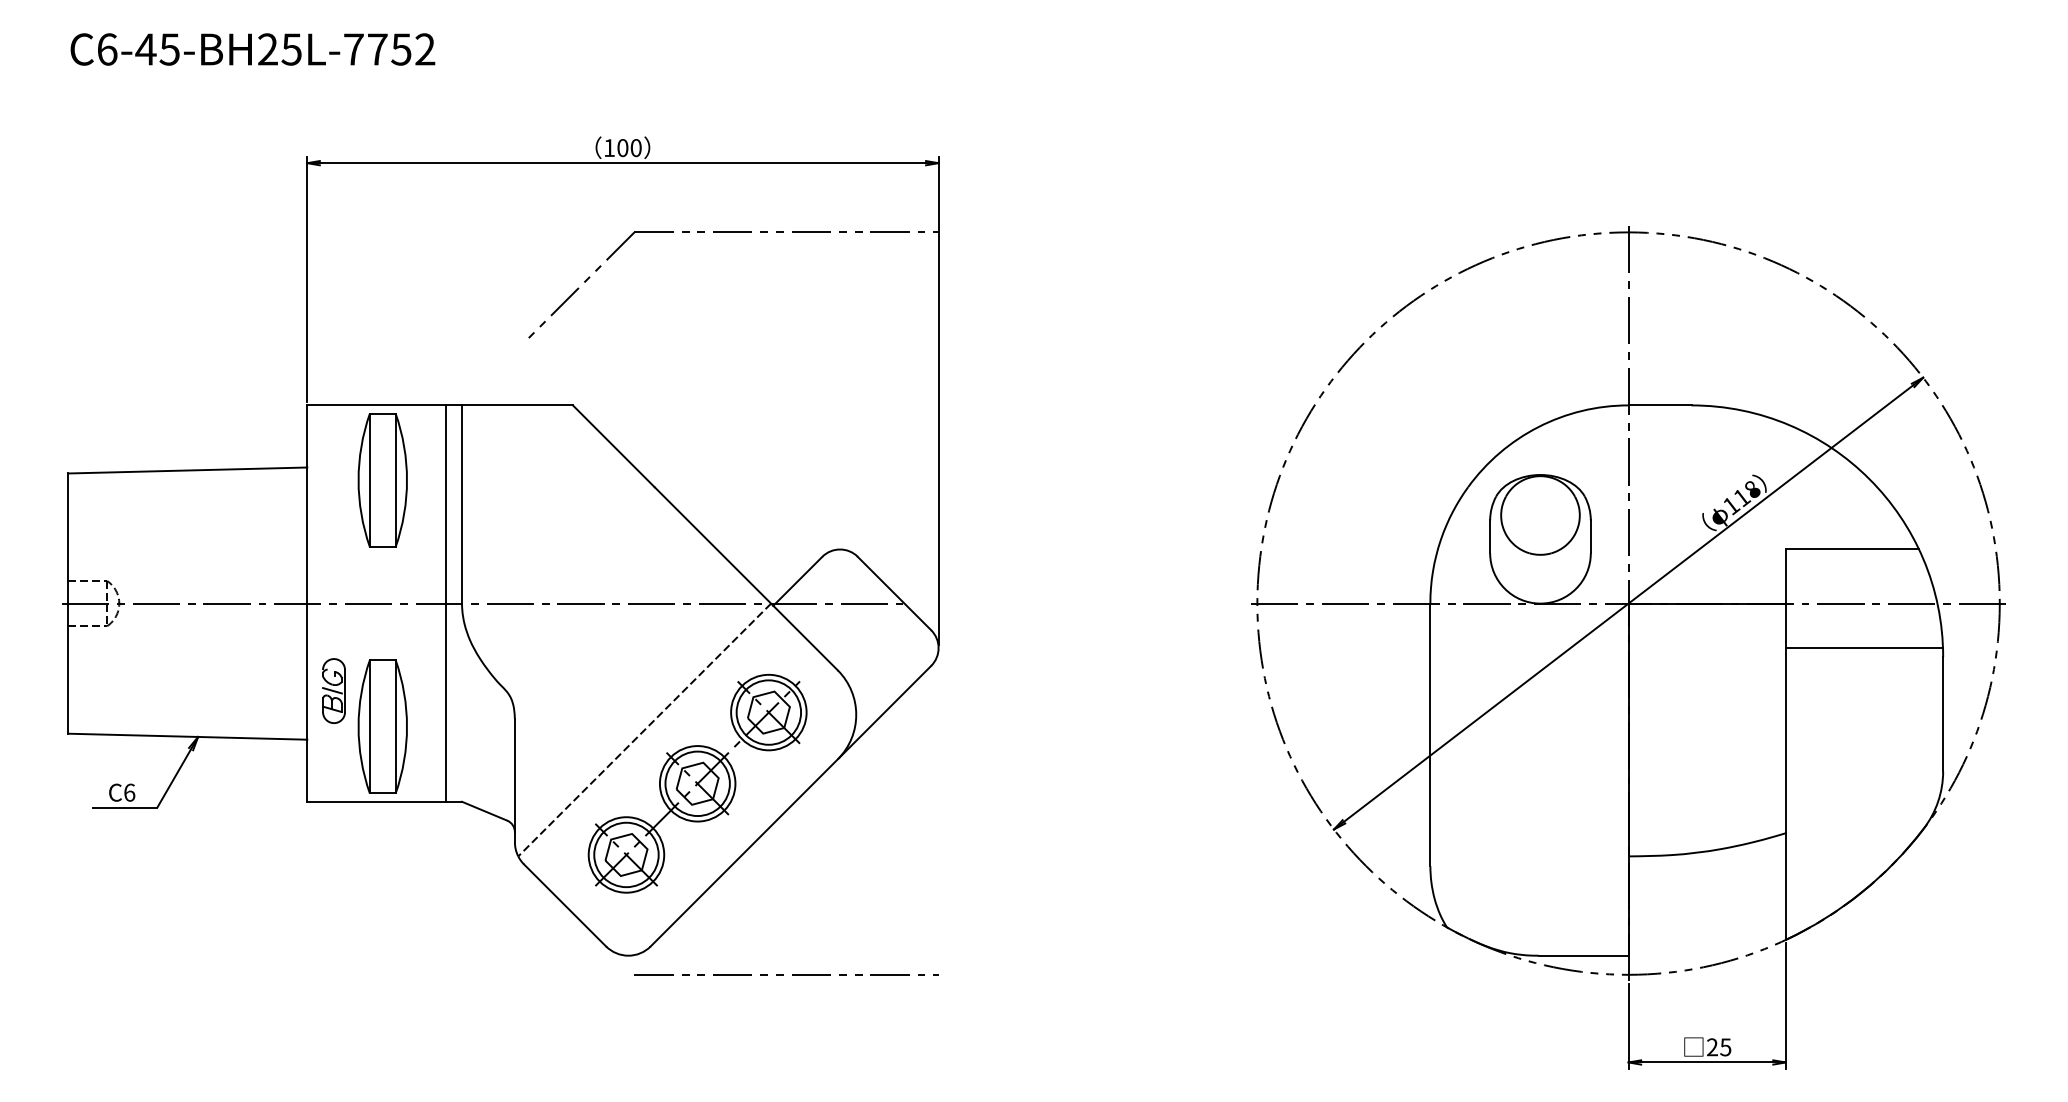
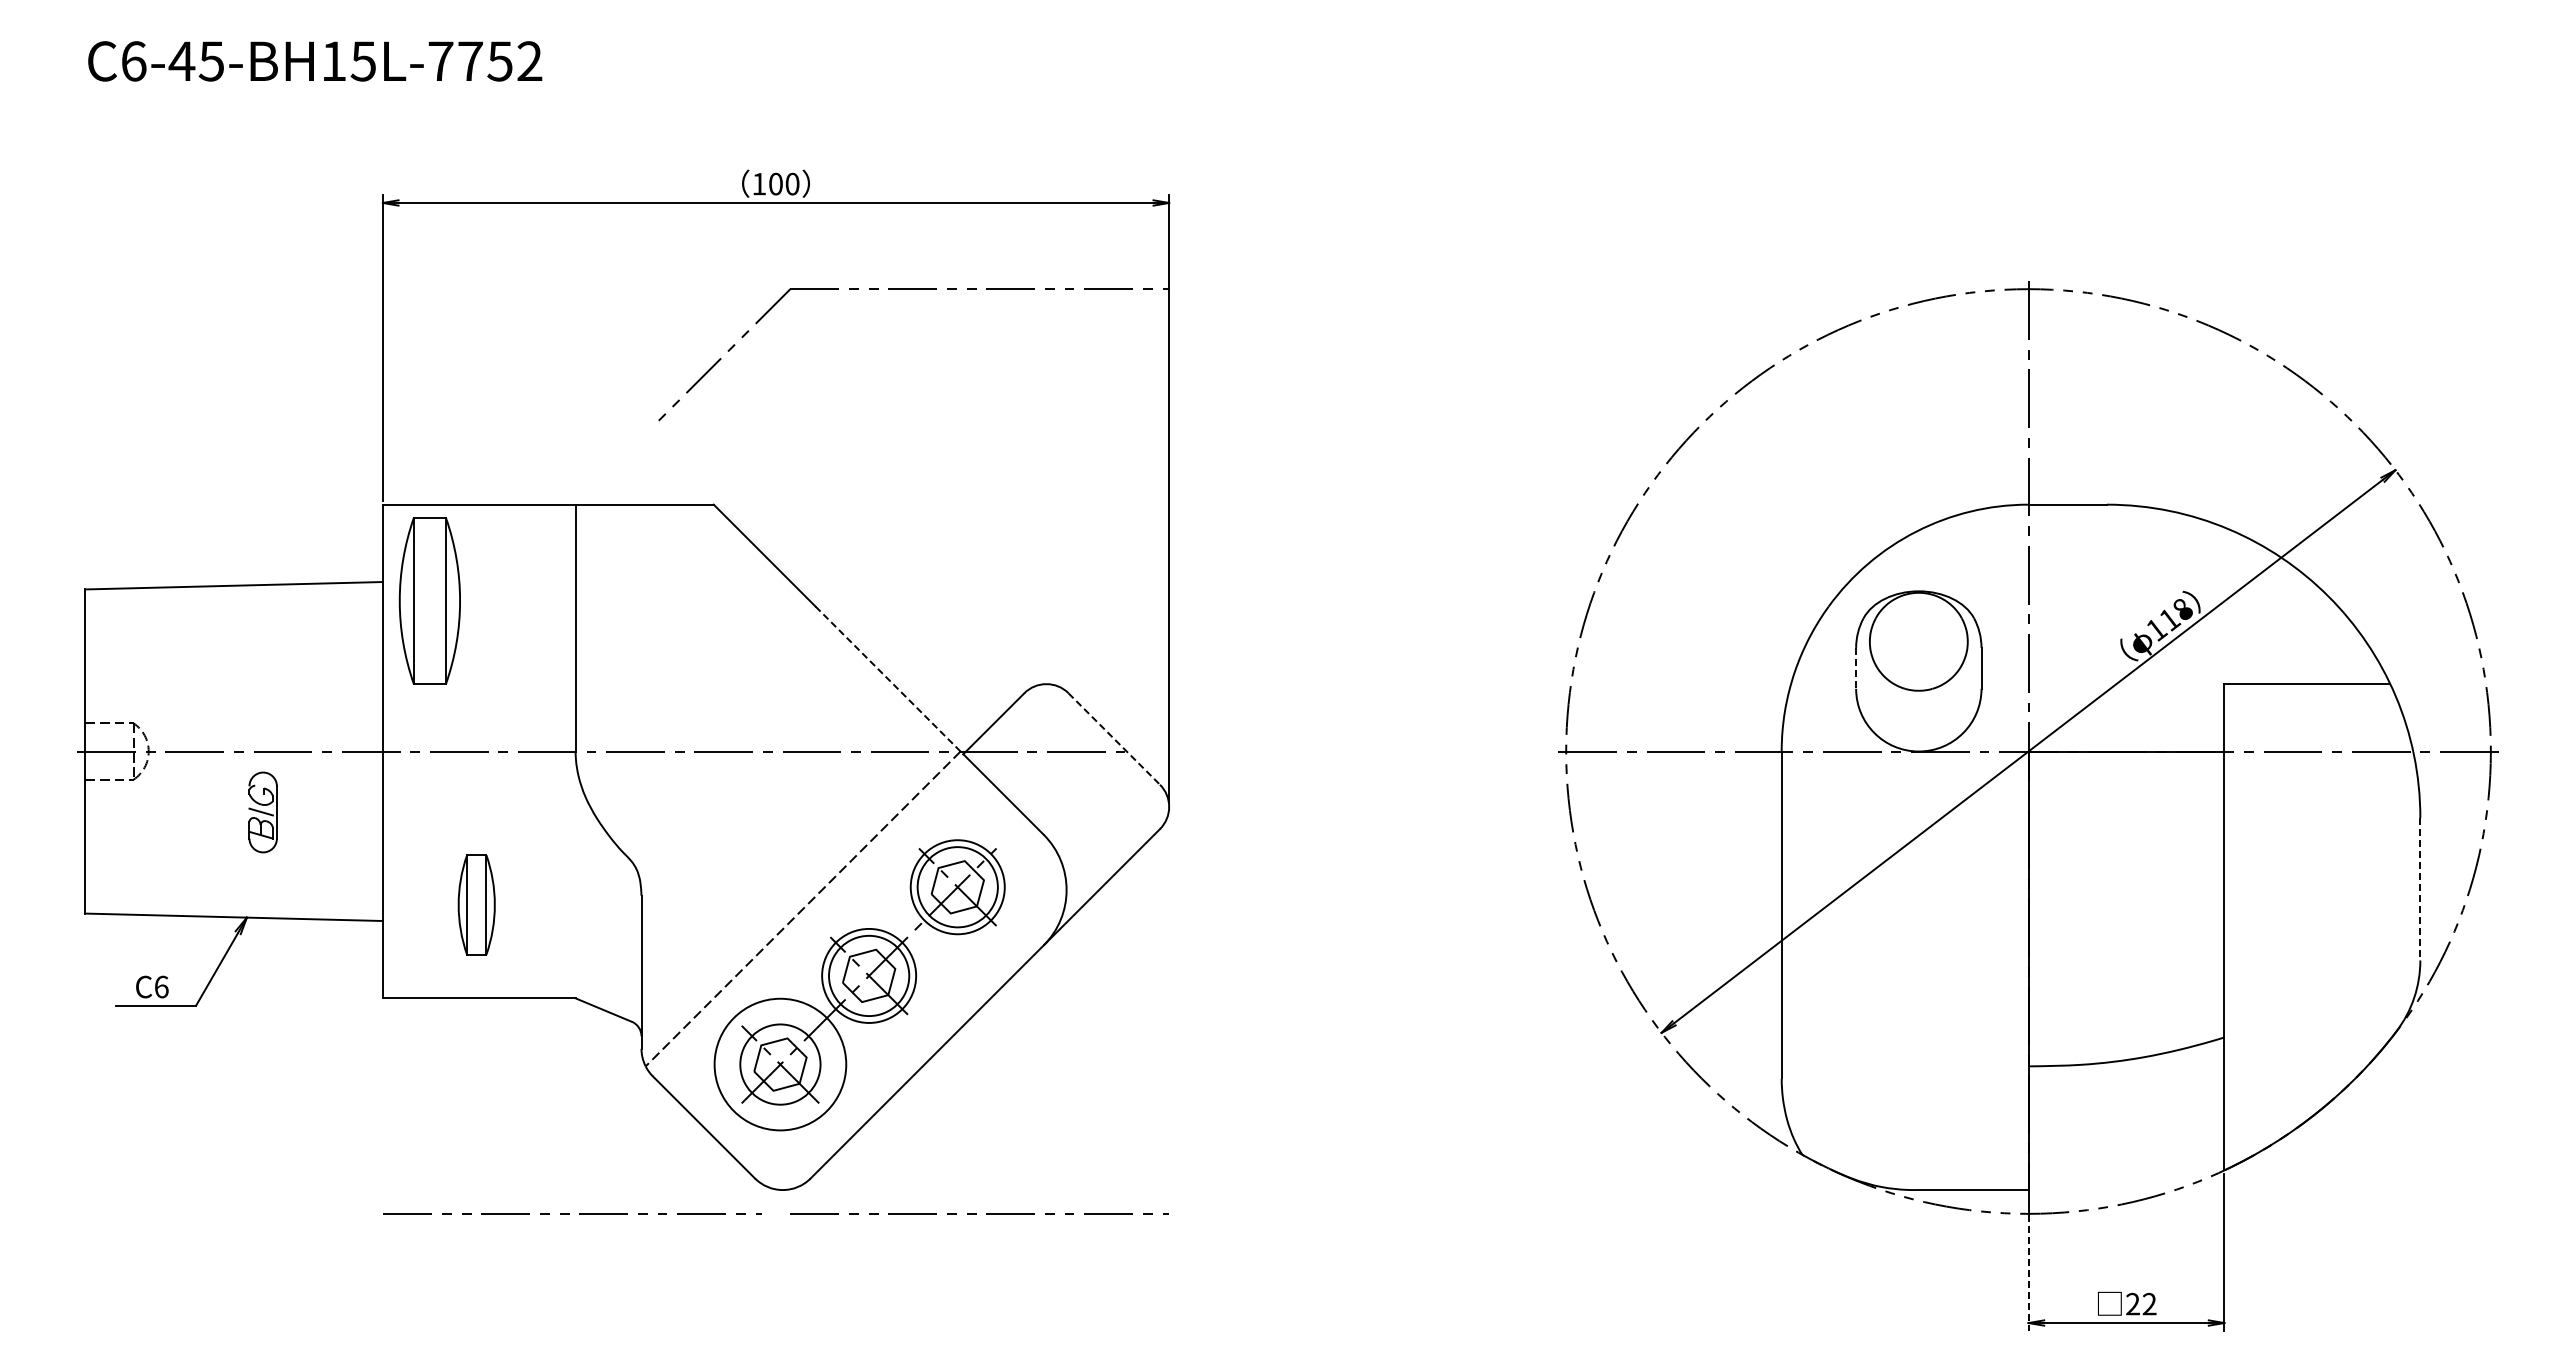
text: (267, 48) -> (333, 60), C6-45-BH25L-7752 -> C6-45-BH15L-7752
part: (382, 479) -> (429, 600), moved
line: (1490, 536) -> (1856, 668), solid -> dashed
line: (714, 546) -> (889, 680), solid -> dashed
line: (894, 593) -> (1114, 739), solid -> dashed
line: (445, 603) -> (555, 751), removed
line: (1864, 647) -> (2322, 806), removed
part: (333, 691) -> (262, 812), moved
line: (1943, 714) -> (2420, 889), solid -> dashed
part: (382, 726) -> (476, 904), size x0.6
circle: (626, 854) -> (780, 1064), size x1.4
line: (457, 974) -> (569, 1213), added
line: (1628, 1026) -> (2028, 1278), solid -> dashed
text: (1725, 1046) -> (2149, 1303), 25 -> 22

